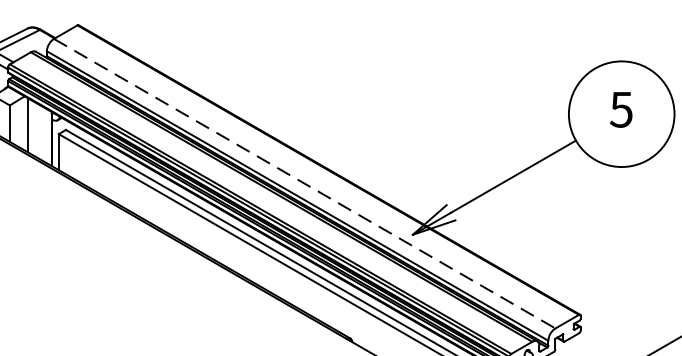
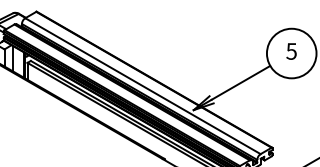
line: (303, 184) -> (142, 86), dashed -> solid

